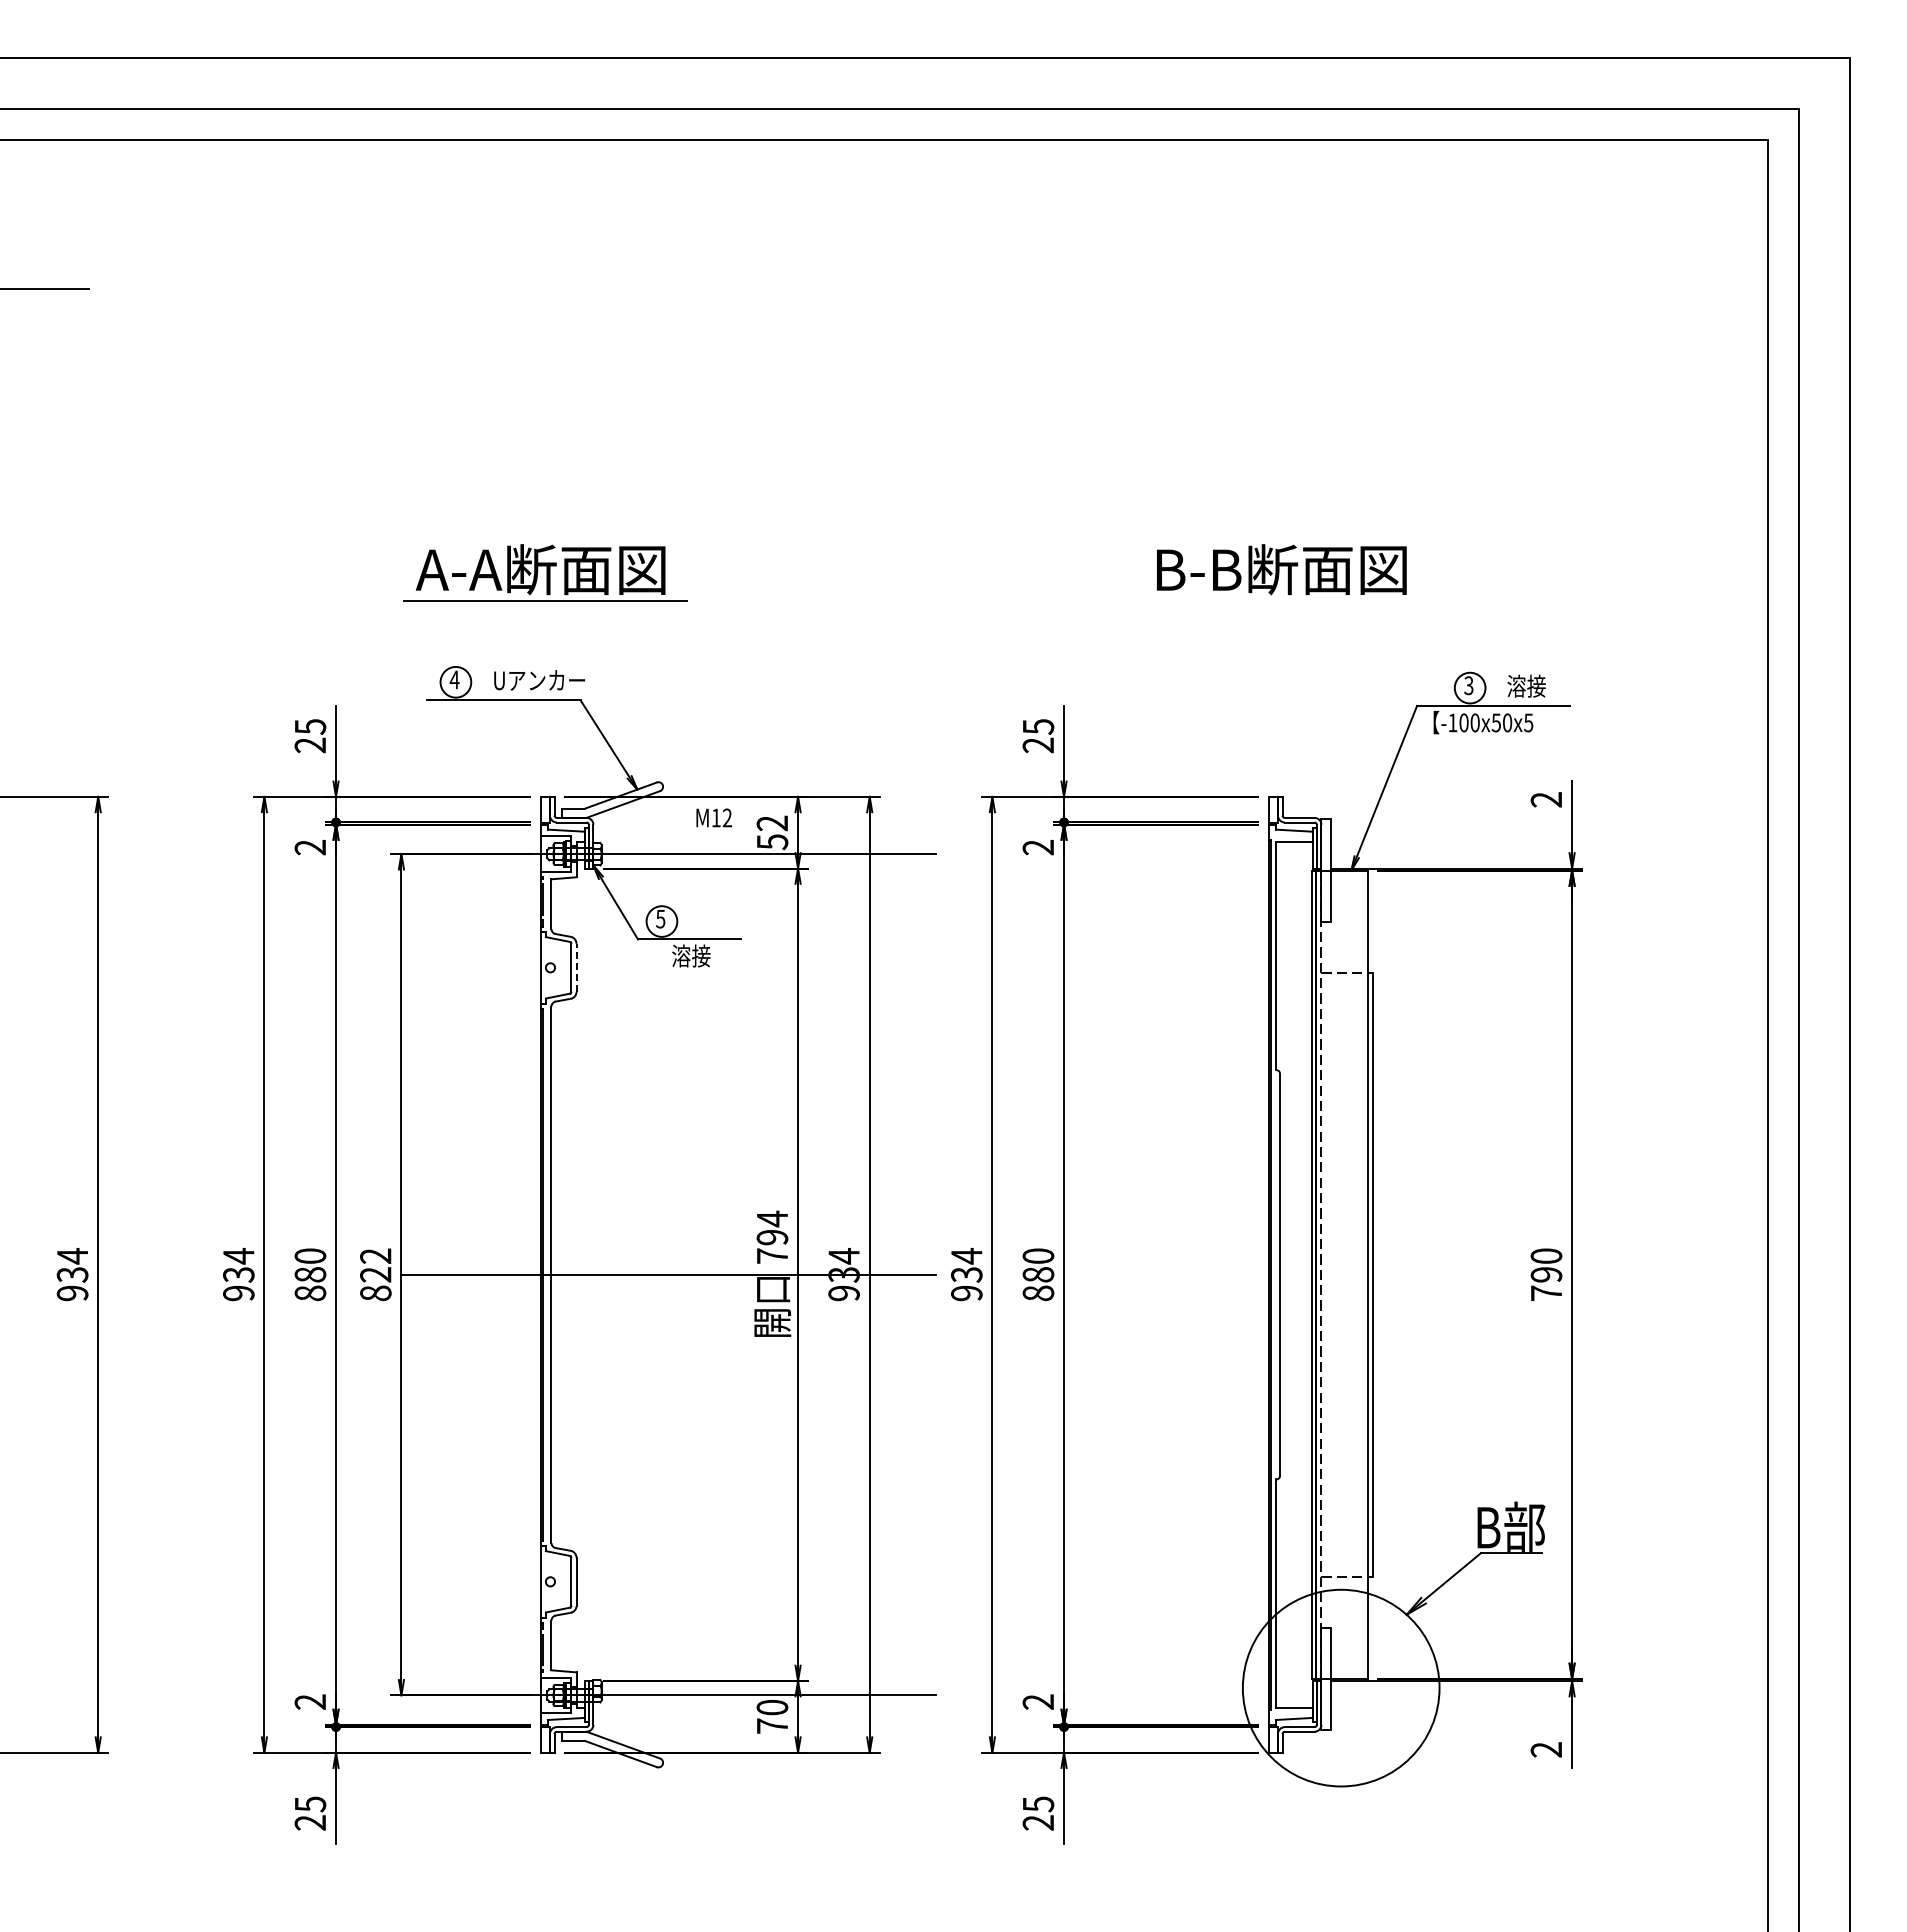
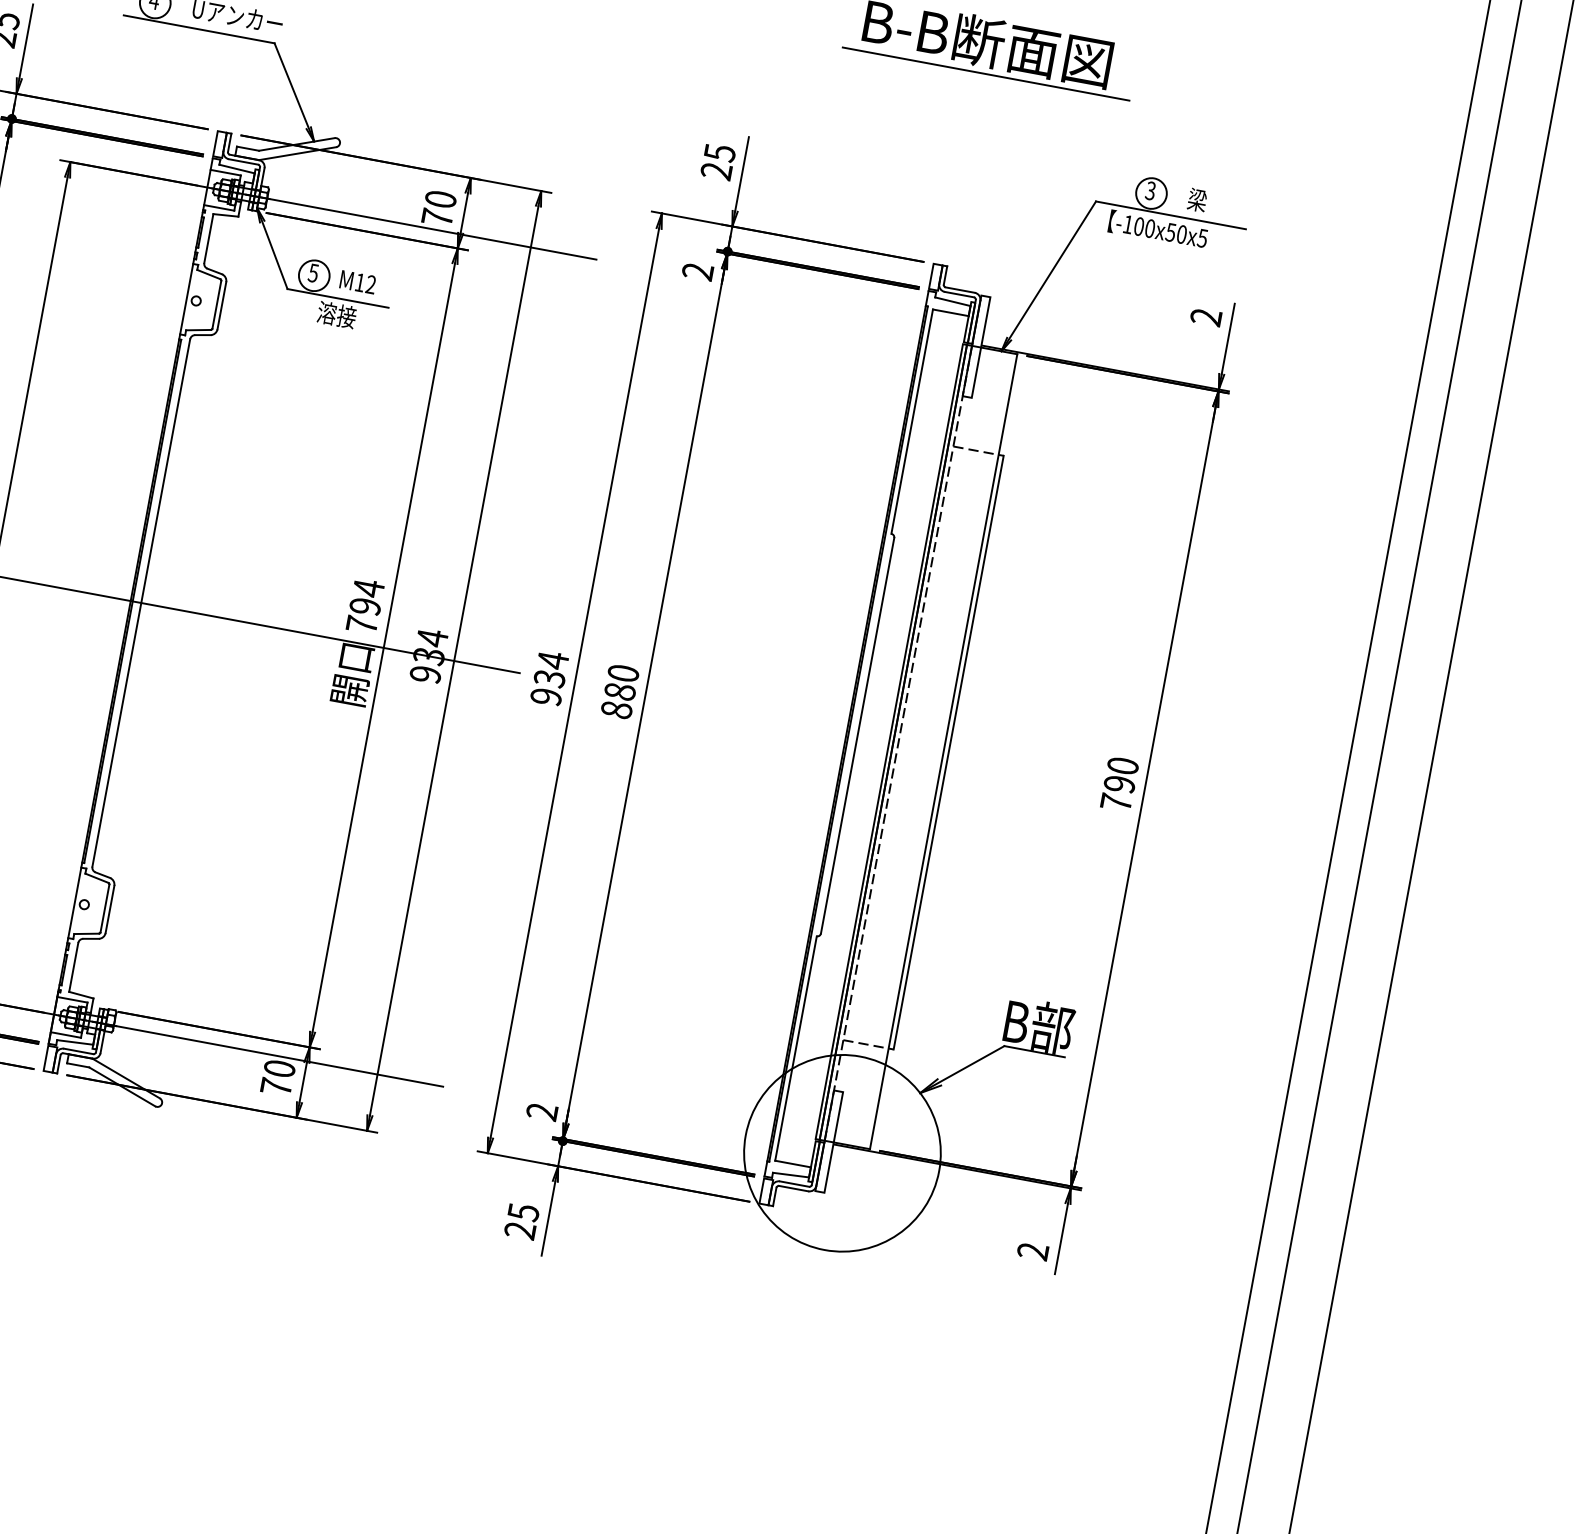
line: (1285, 600) -> (985, 73), added
text: (1526, 685) -> (1207, 201), 溶接 -> 梁
text: (713, 817) -> (357, 281), moved
text: (772, 832) -> (439, 208), 52 -> 70
line: (576, 967) -> (221, 305), dashed -> solid

